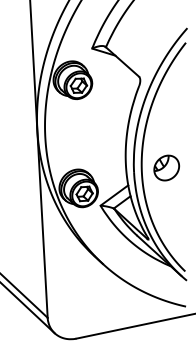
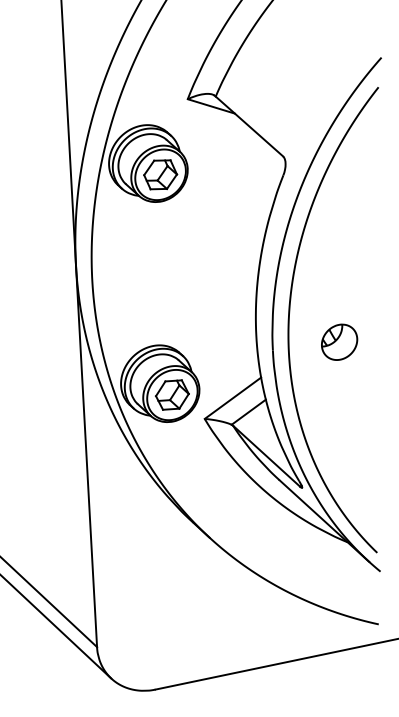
part: (166, 167) -> (338, 341), size x0.7

